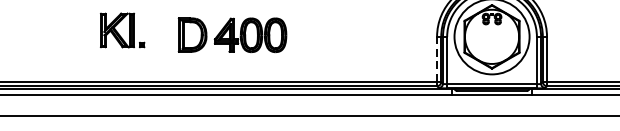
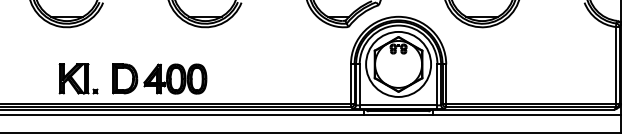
part: (122, 30) -> (78, 78), moved
part: (232, 34) -> (159, 78), moved
line: (436, 58) -> (350, 83), dashed -> solid

